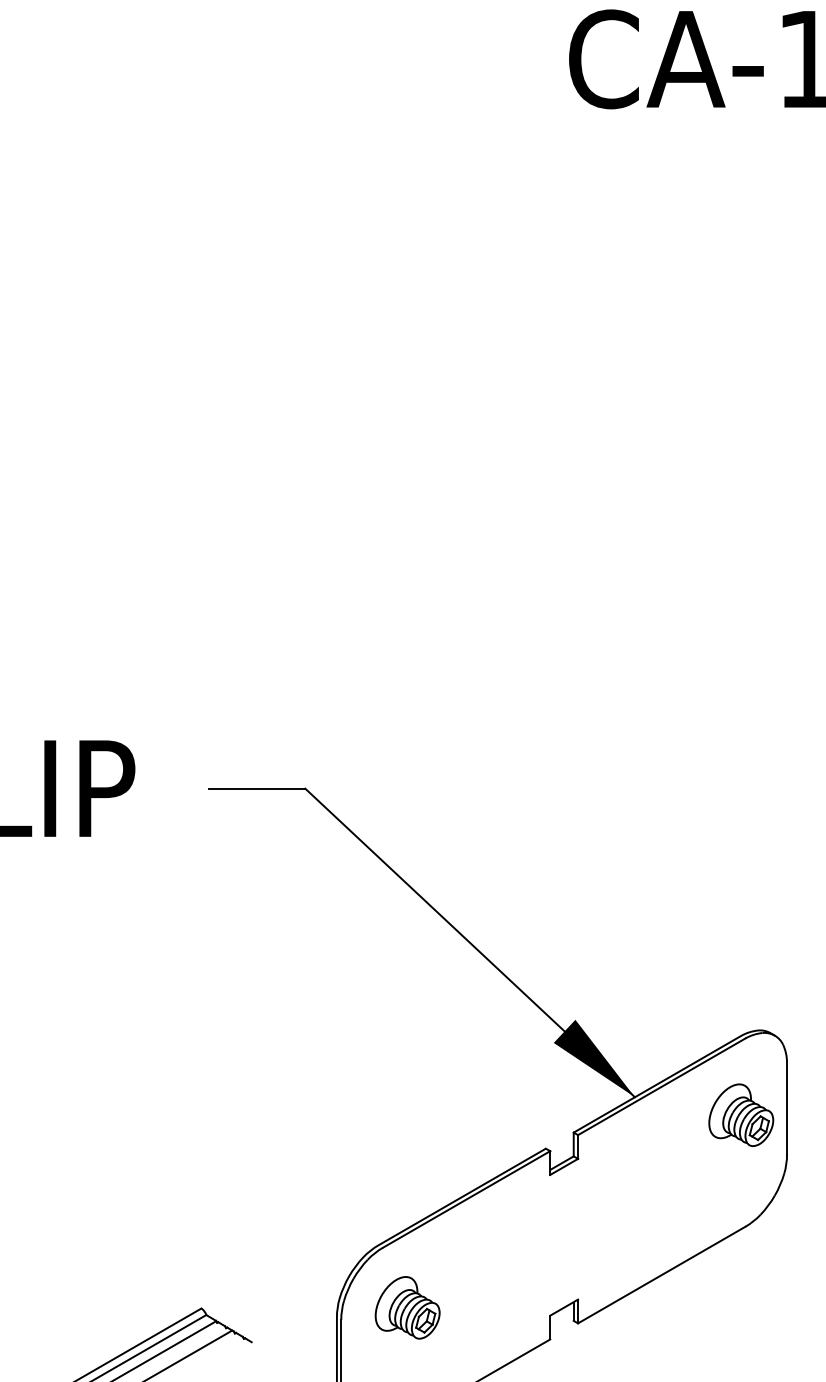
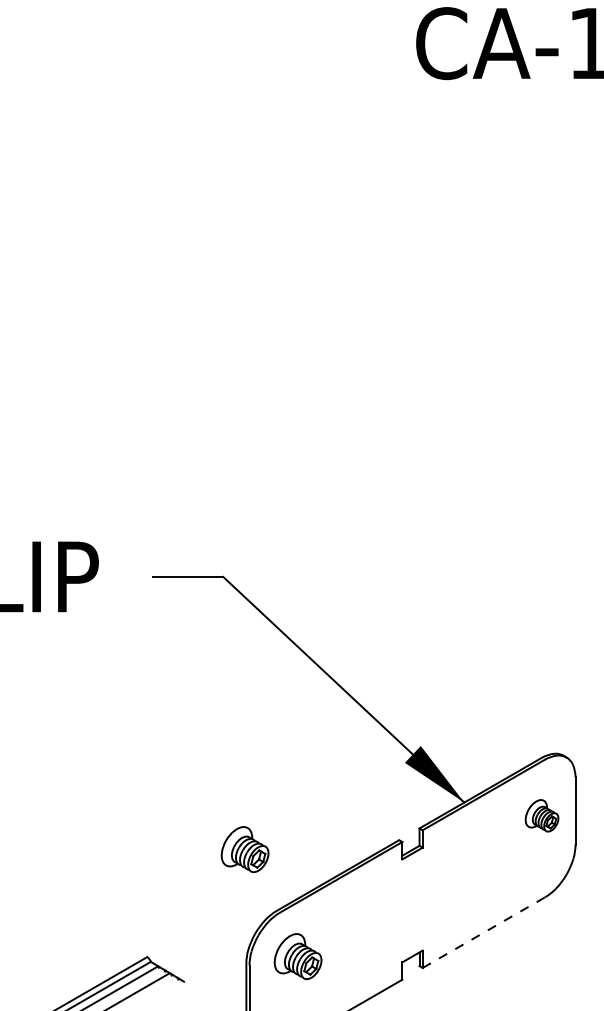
part: (740, 1114) -> (541, 815), size x0.7
part: (334, 1161) -> (244, 849), added
line: (661, 1274) -> (483, 932), solid -> dashed

